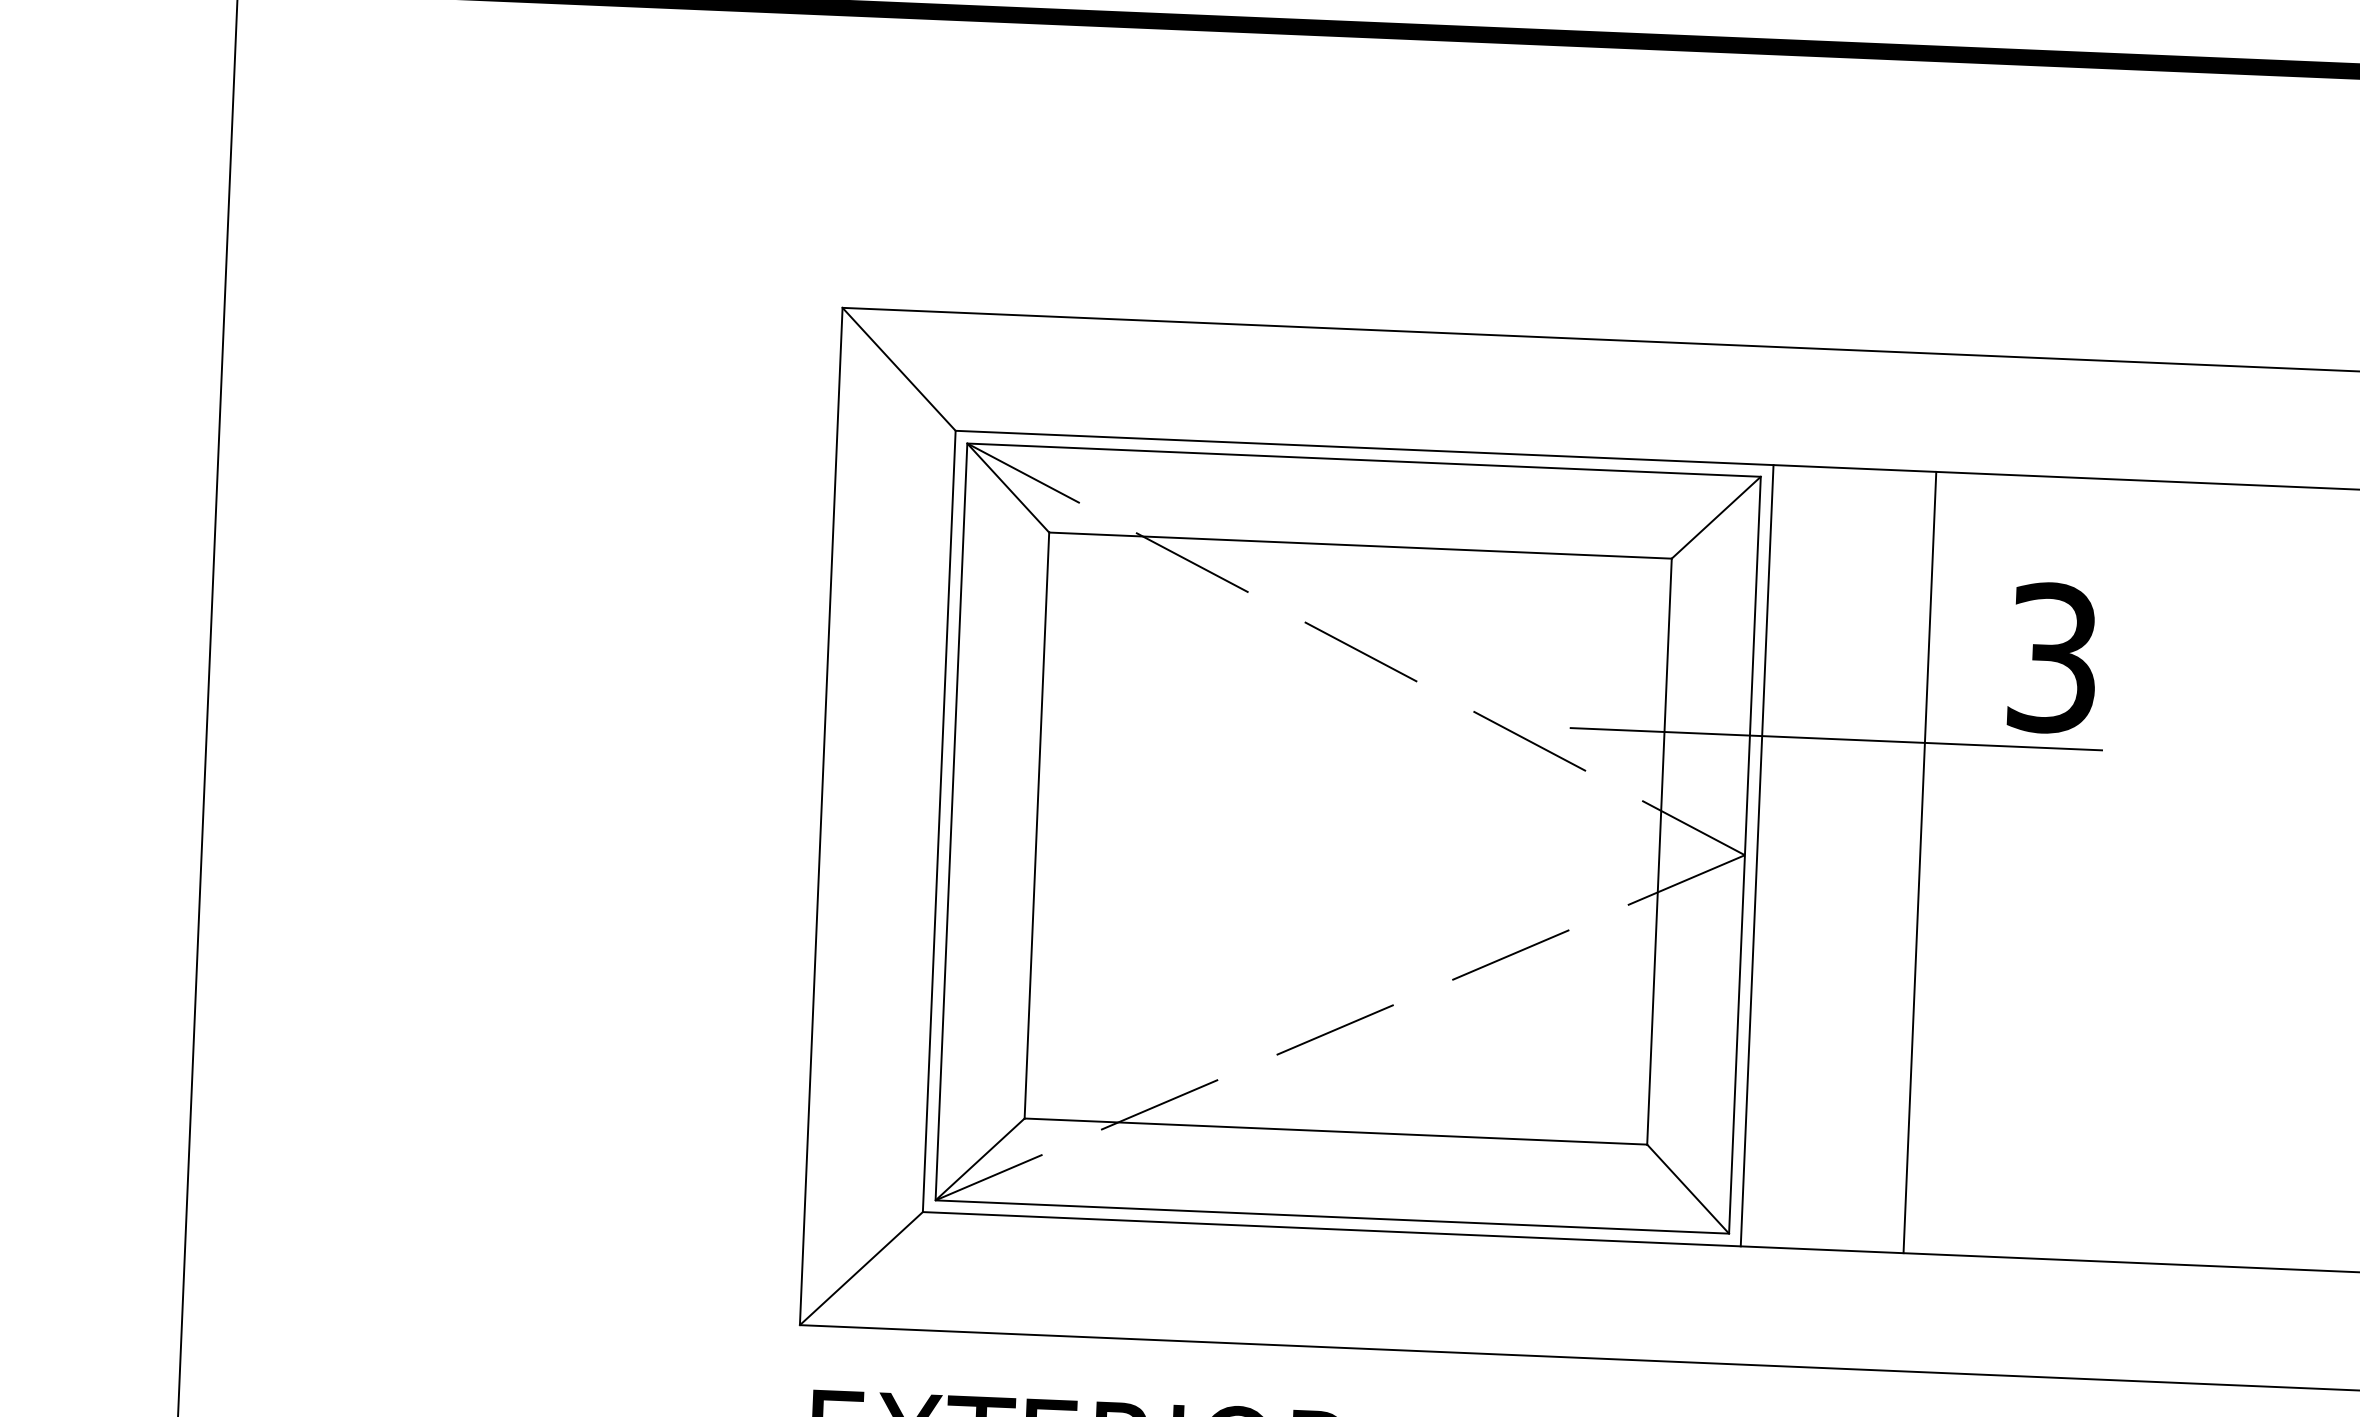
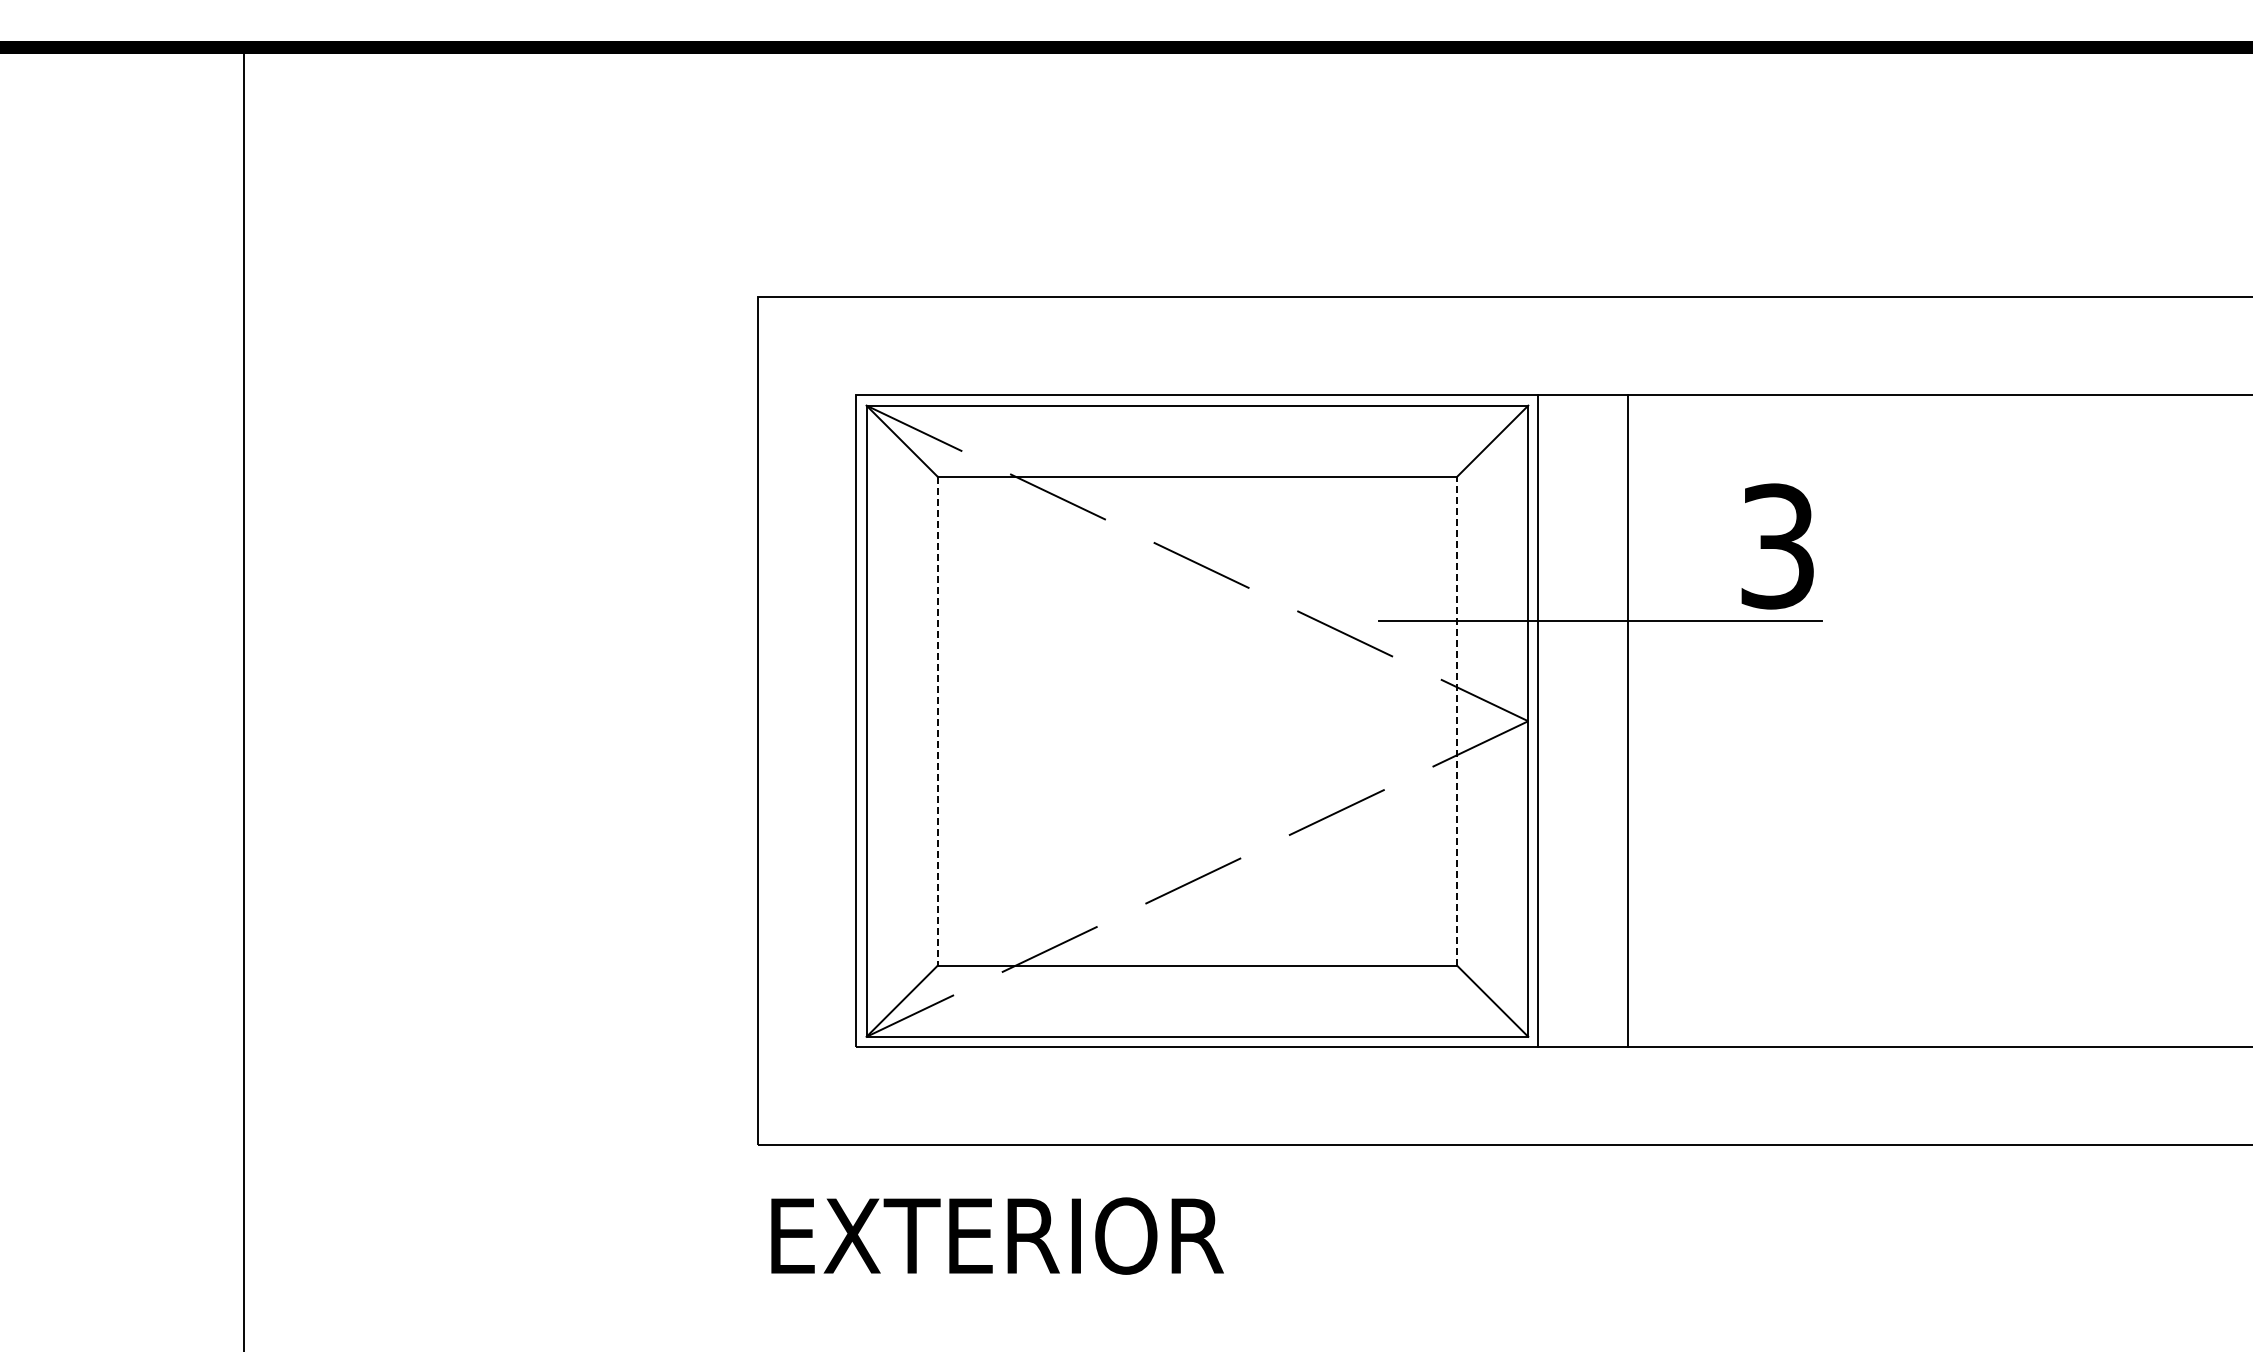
line: (899, 369) -> (807, 346), removed
line: (1036, 825) -> (937, 721), solid -> dashed
line: (1660, 850) -> (1457, 720), solid -> dashed
line: (1920, 862) -> (1628, 721), moved
line: (861, 1268) -> (807, 1096), removed

